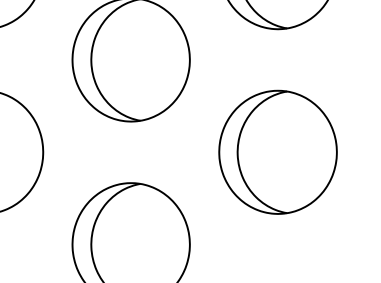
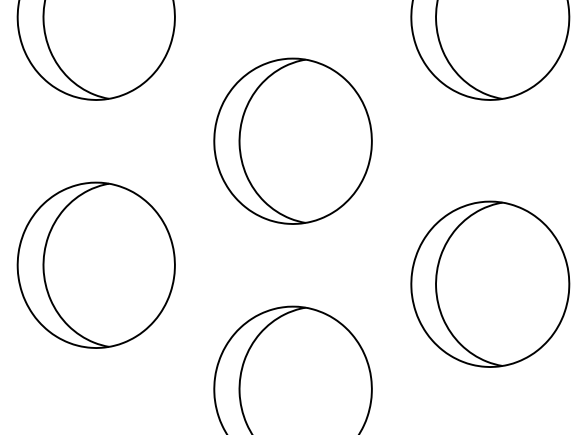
part: (278, 151) -> (490, 283), moved

